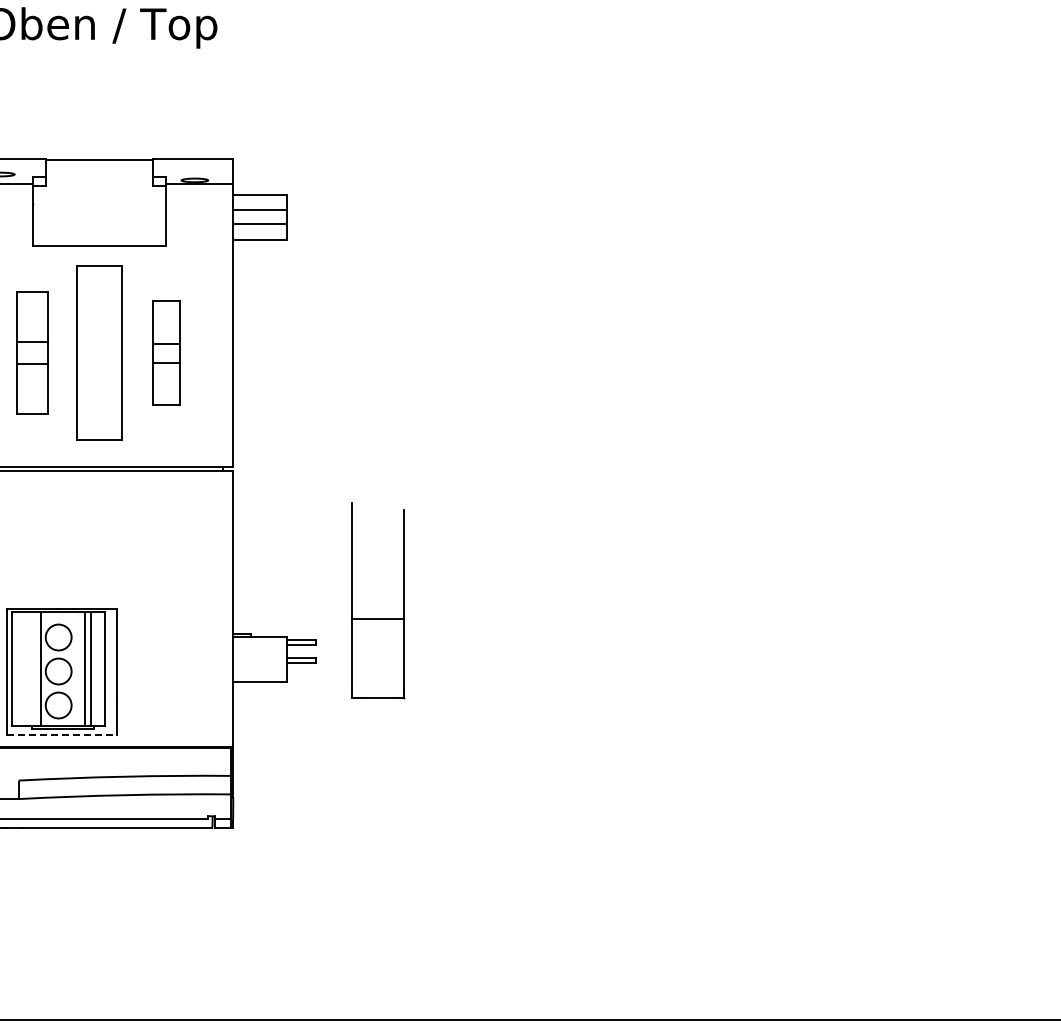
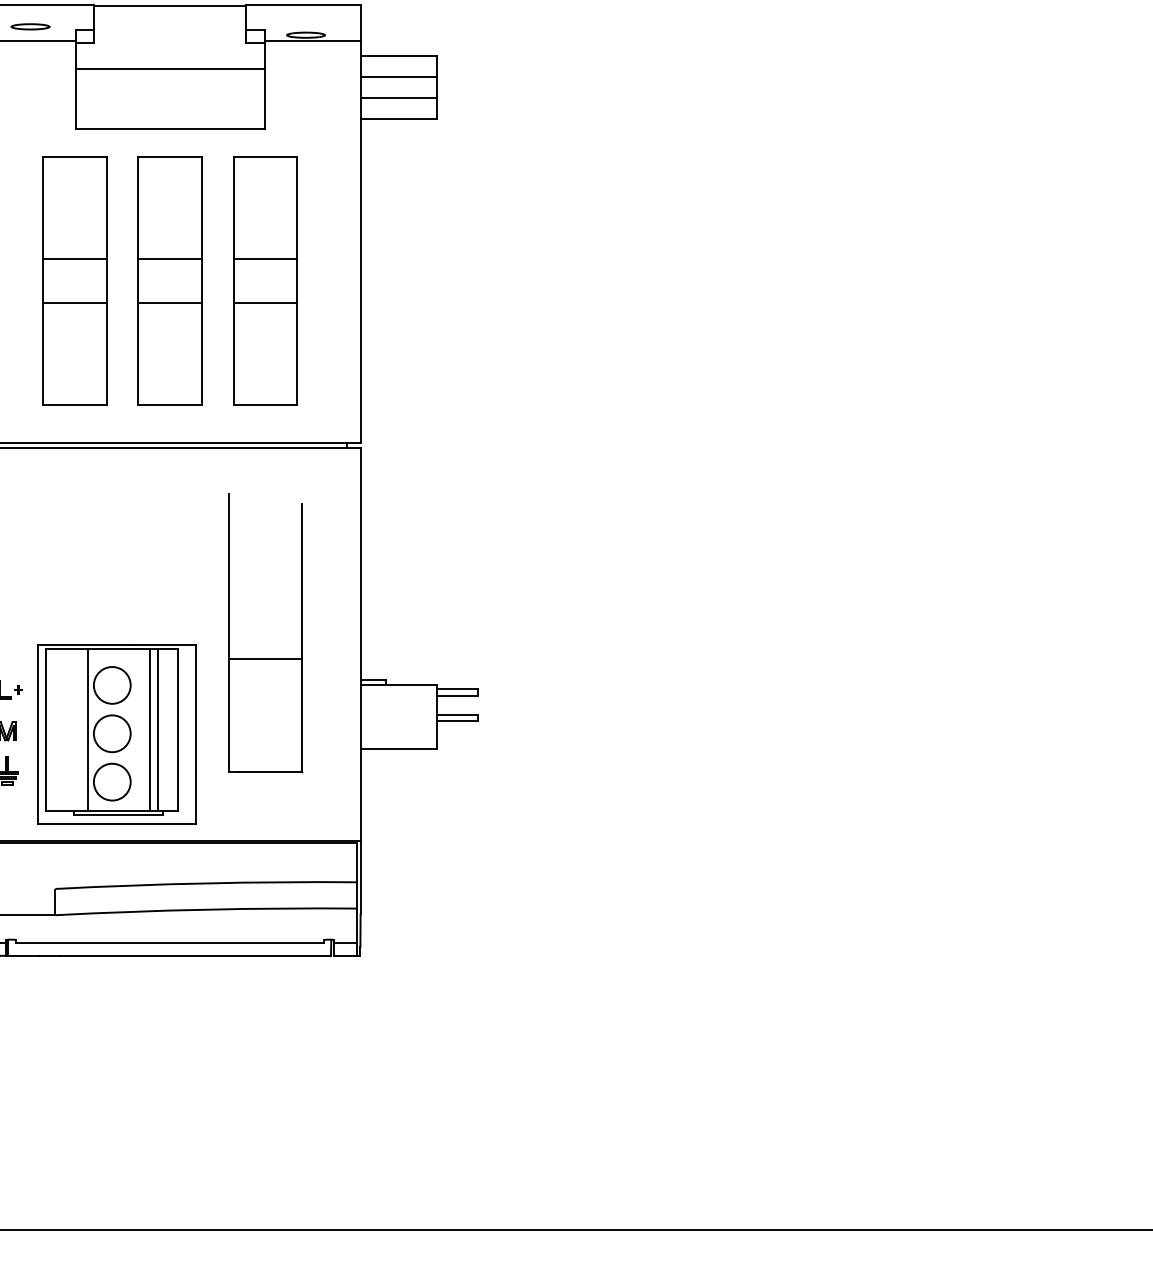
line: (98, 203) -> (168, 68), added
line: (99, 337) -> (170, 258), added
part: (32, 352) -> (75, 279), size x1.43
part: (166, 352) -> (265, 279), size x1.67
line: (99, 368) -> (170, 302), added
part: (378, 618) -> (265, 658), moved
line: (62, 735) -> (117, 824), dashed -> solid

